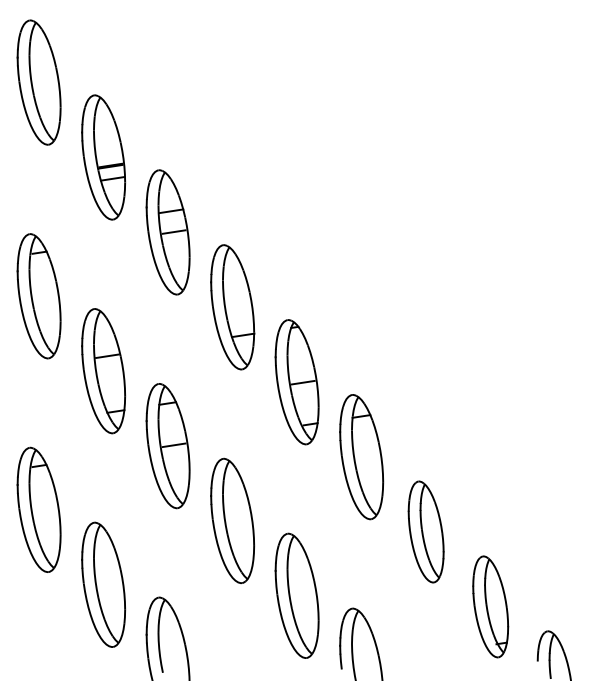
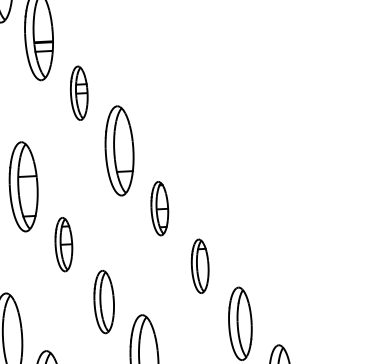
part: (167, 232) -> (78, 93), size x0.6
part: (296, 382) -> (159, 208), size x0.6
part: (167, 446) -> (63, 244), size x0.6
part: (361, 457) -> (199, 266), size x0.6
part: (232, 520) -> (104, 301), size x0.7

